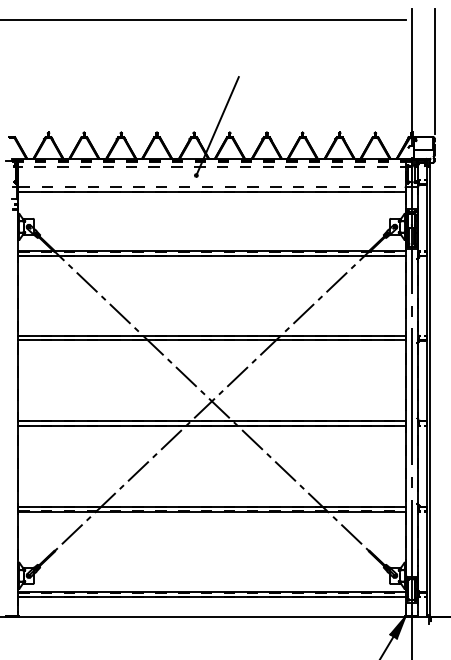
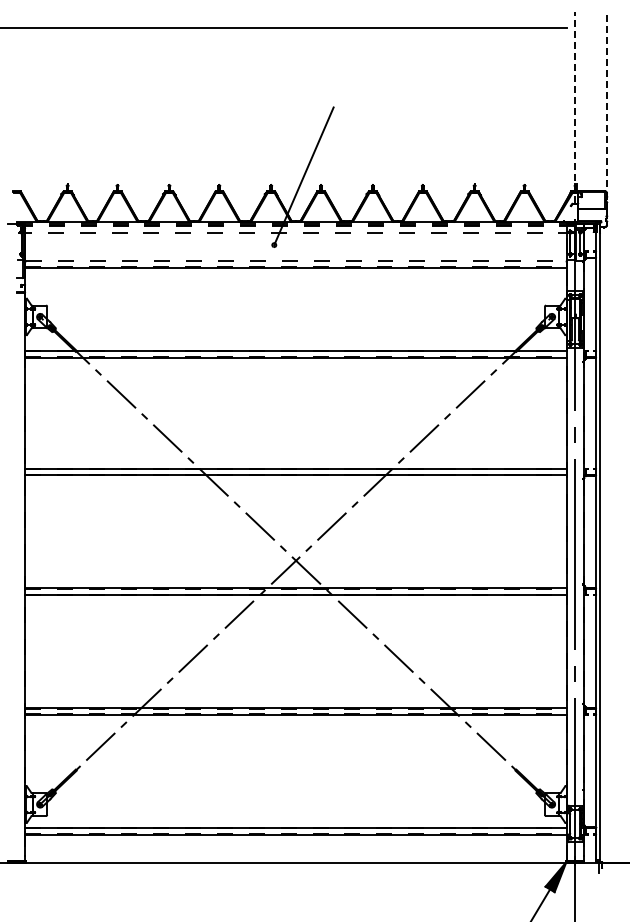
line: (434, 71) -> (607, 99), solid -> dashed
line: (411, 77) -> (575, 107), solid -> dashed

